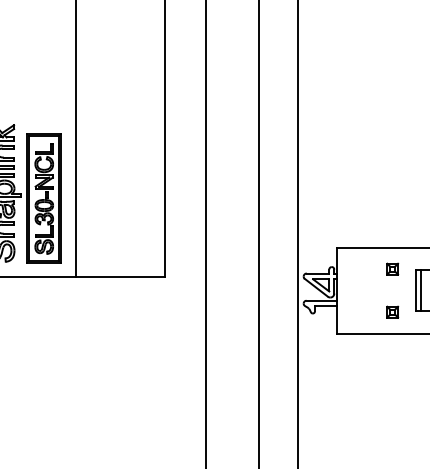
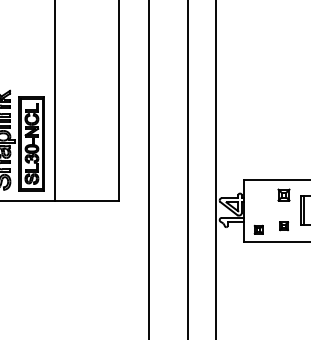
part: (392, 268) -> (283, 194), size x1.4
part: (357, 316) -> (258, 229), added

